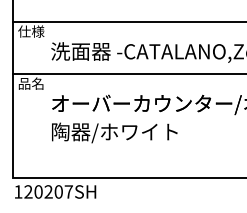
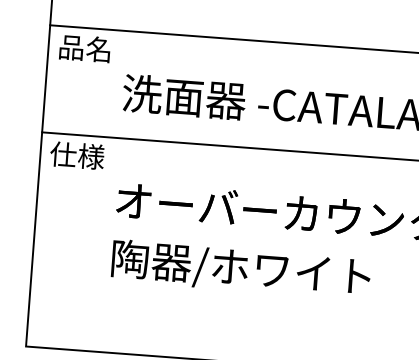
text: (31, 31) -> (85, 48), 仕様 -> 品名
text: (31, 83) -> (77, 155), 品名 -> 仕様

